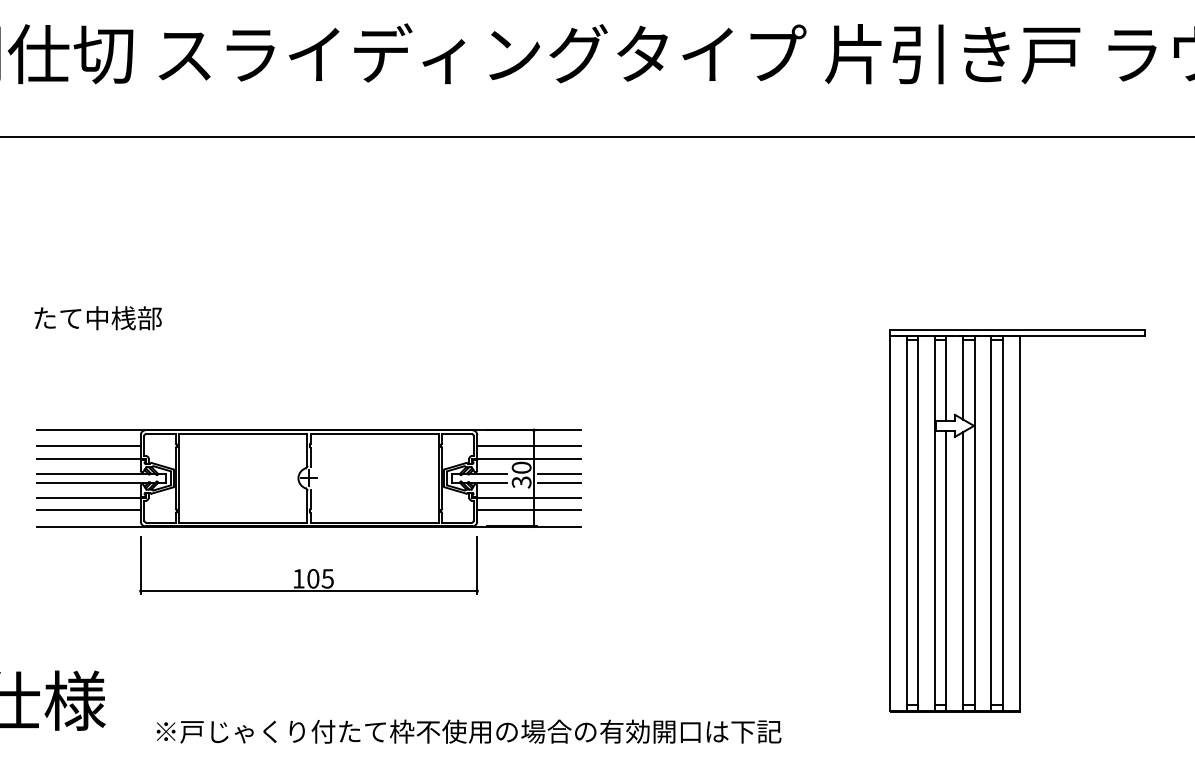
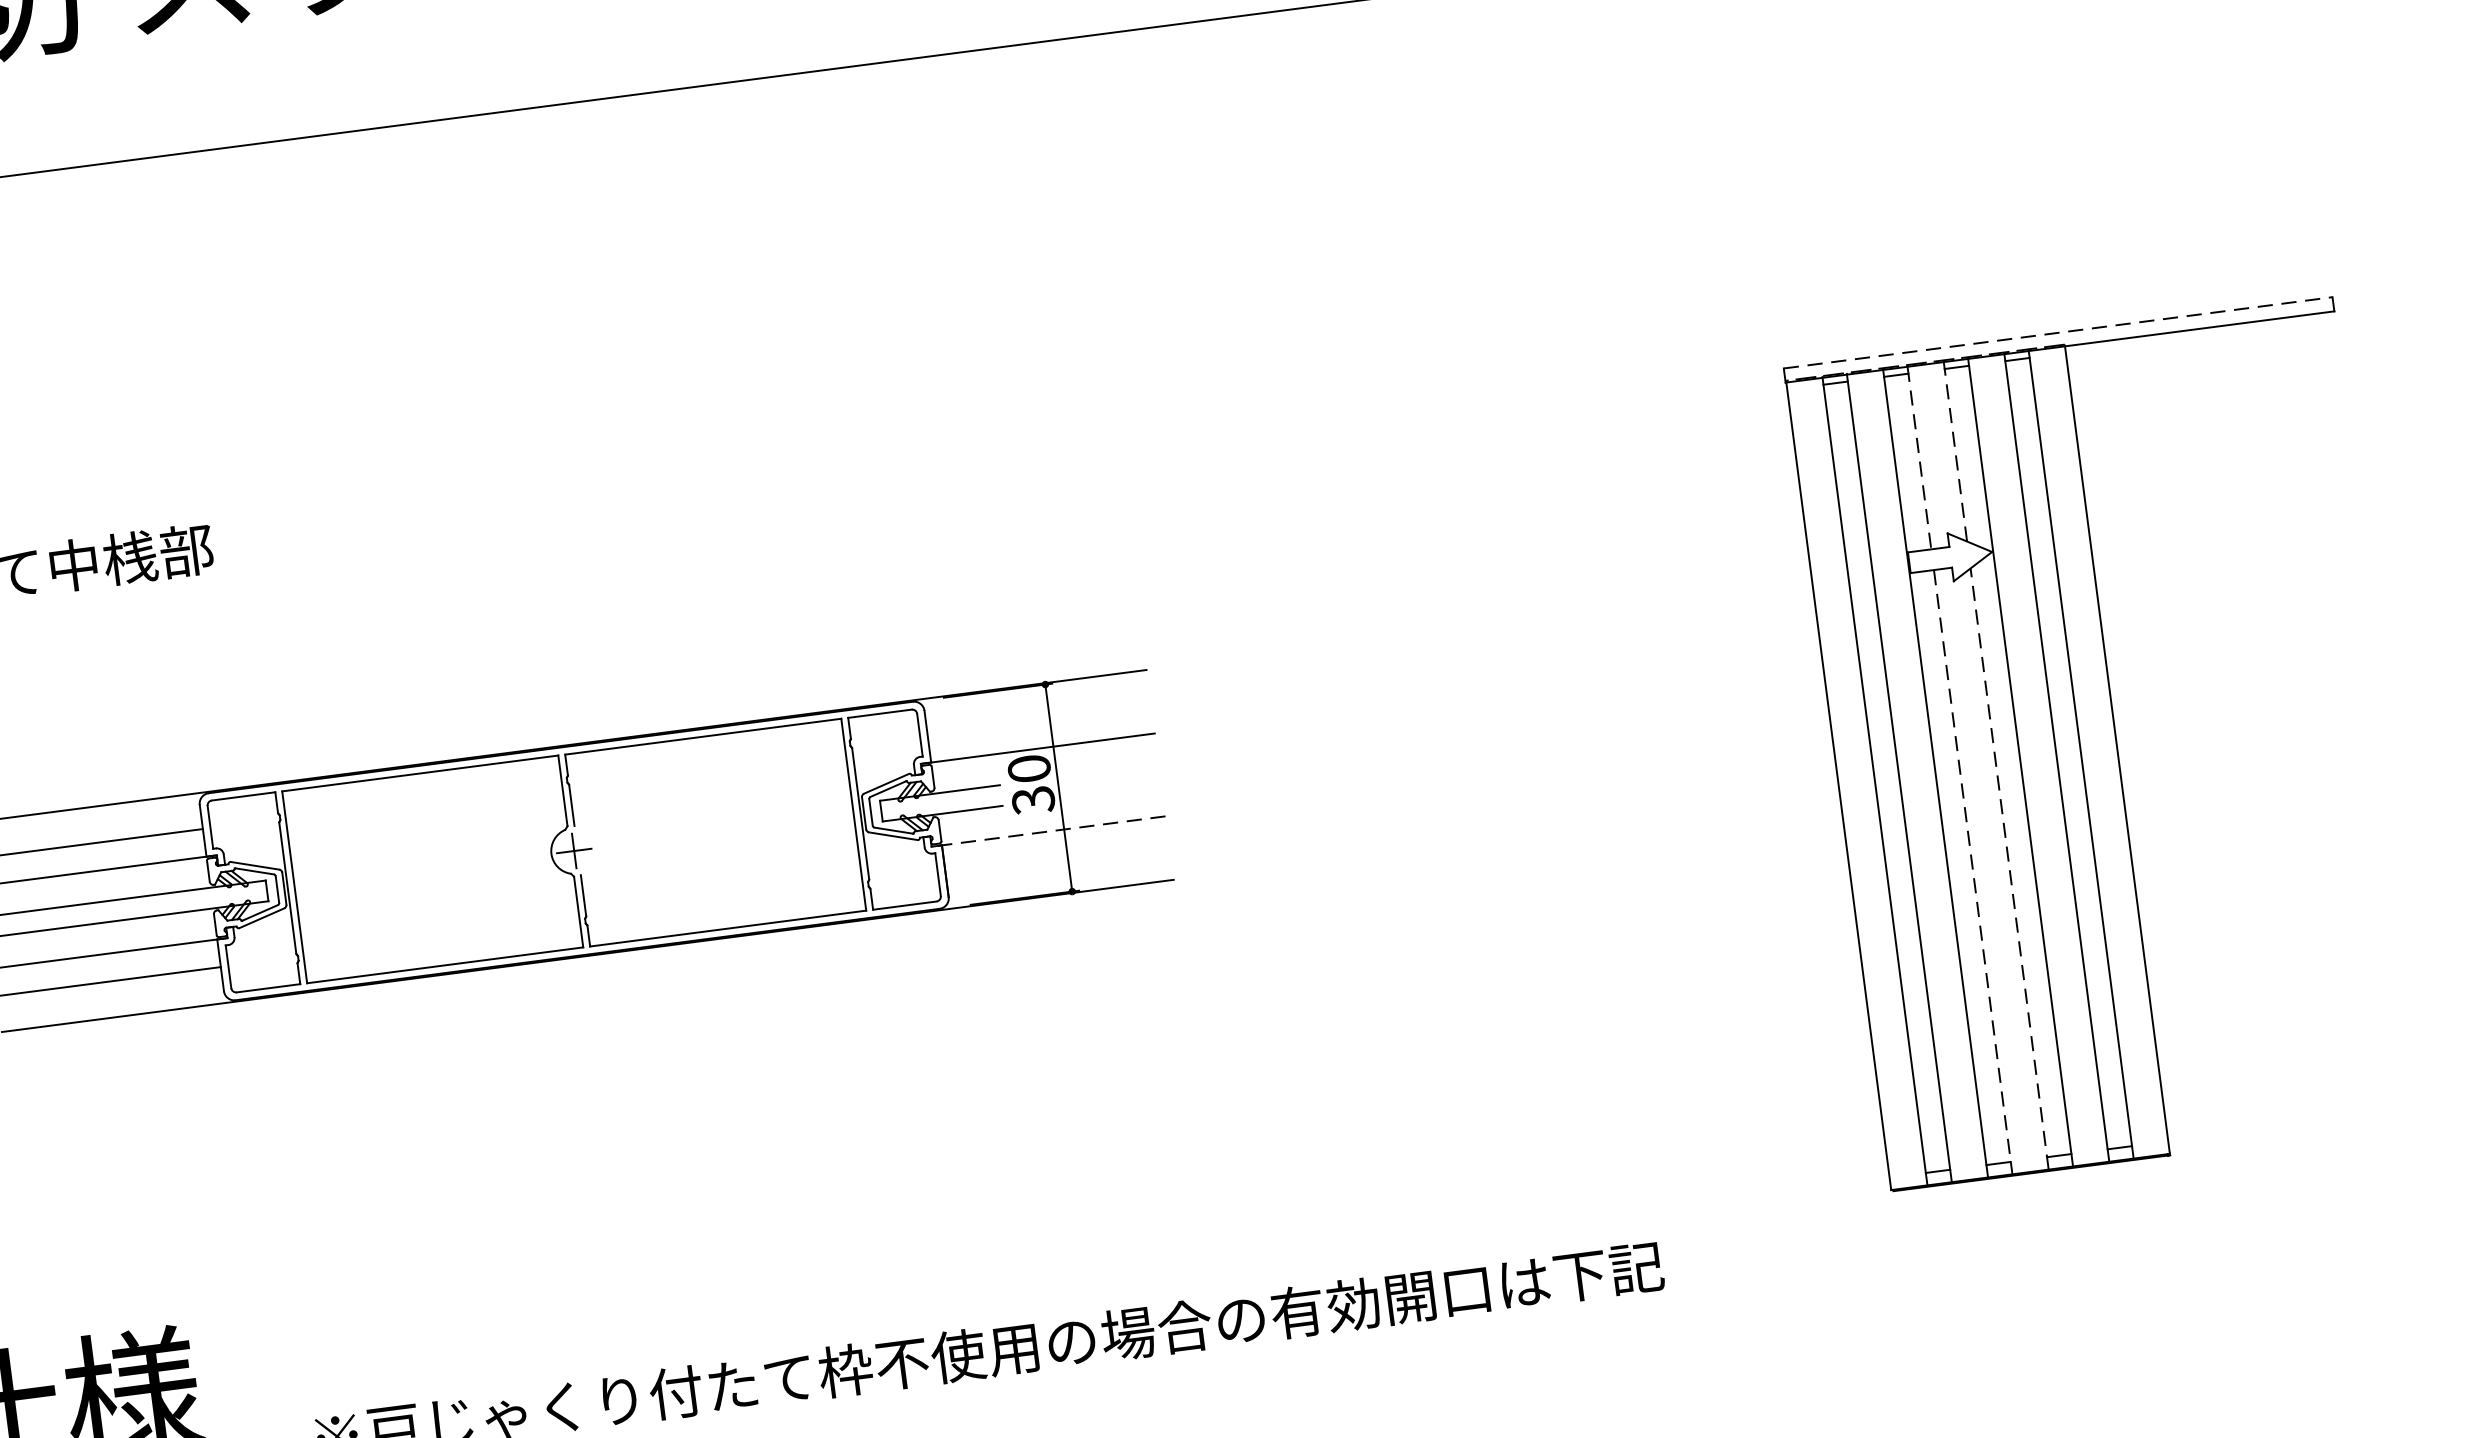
line: (1017, 329) -> (2058, 332), solid -> dashed
line: (963, 378) -> (1956, 452), solid -> dashed
line: (946, 379) -> (1919, 459), solid -> dashed
line: (529, 446) -> (1040, 720), removed
line: (559, 473) -> (1112, 770), removed
line: (559, 483) -> (1115, 792), removed
line: (527, 497) -> (1050, 831), solid -> dashed
line: (529, 510) -> (1058, 858), removed
part: (308, 565) -> (597, 1038), removed
line: (946, 571) -> (1973, 873), solid -> dashed
line: (963, 571) -> (2010, 868), solid -> dashed

